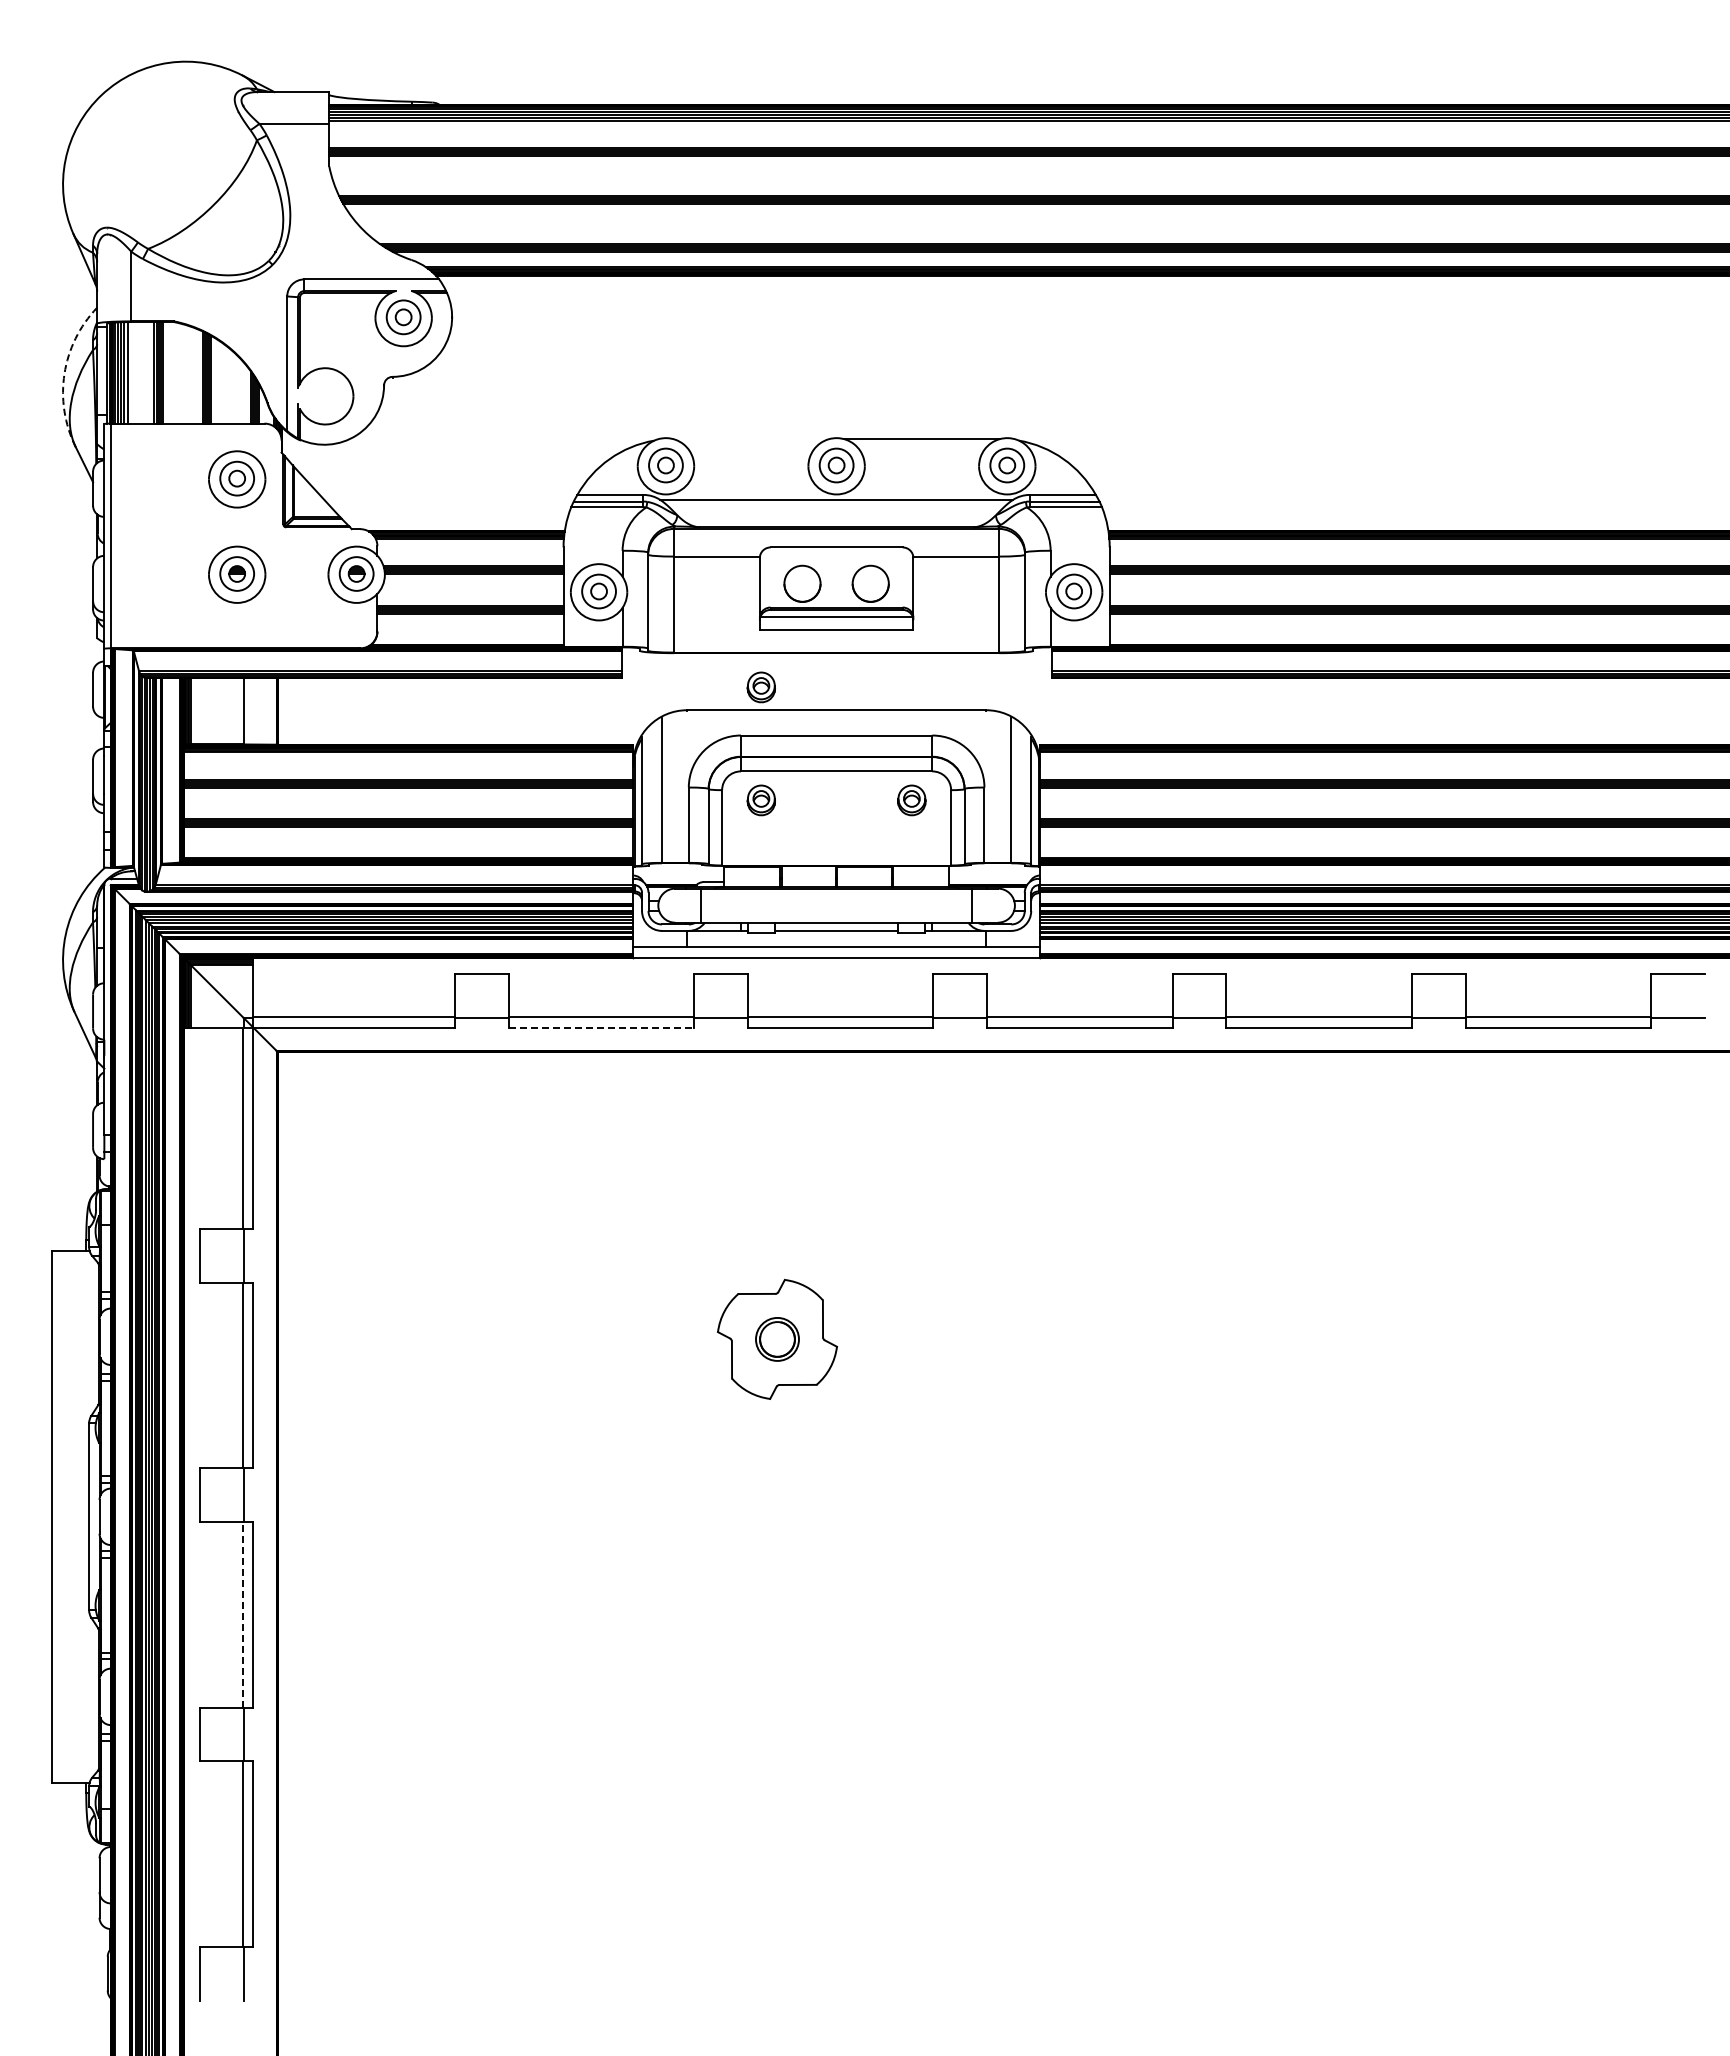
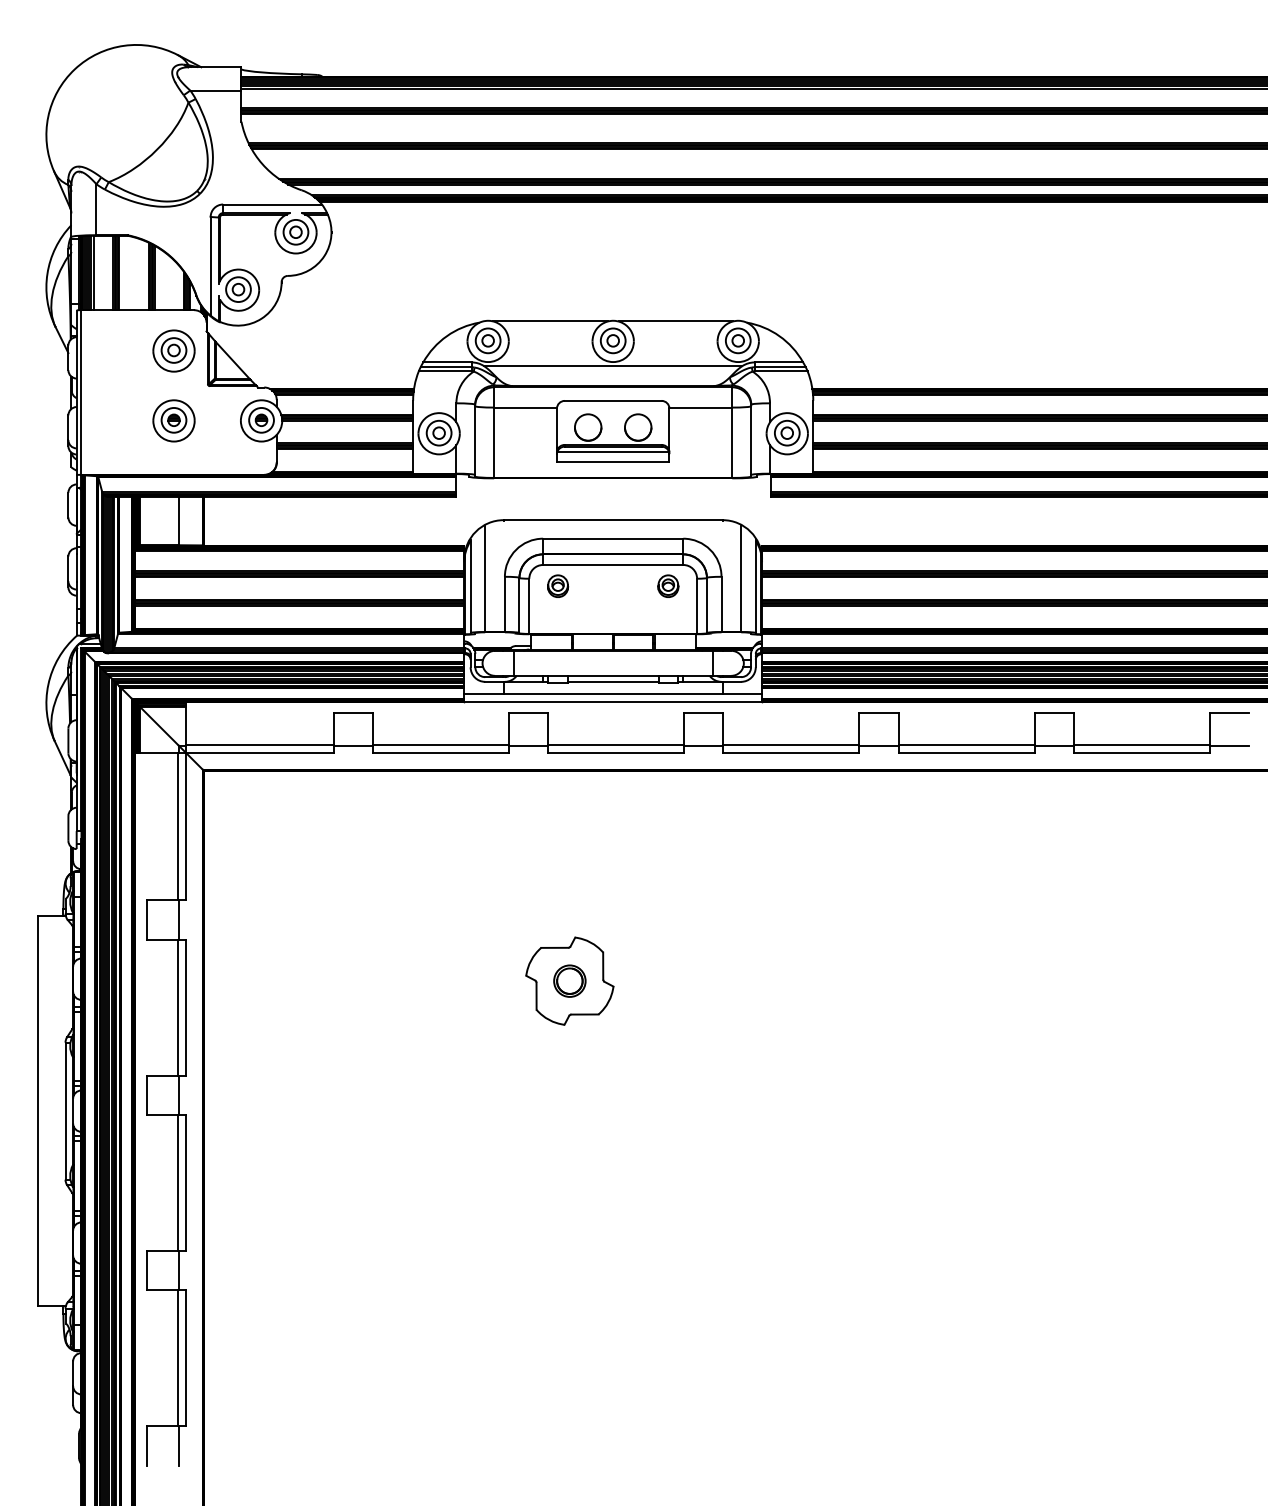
arc: (64, 374) -> (47, 274), dashed -> solid
part: (324, 395) -> (237, 289), added
line: (751, 439) -> (550, 321), added
part: (760, 687) -> (557, 503), removed
line: (601, 1027) -> (440, 752), dashed -> solid
line: (242, 1614) -> (177, 1182), dashed -> solid

